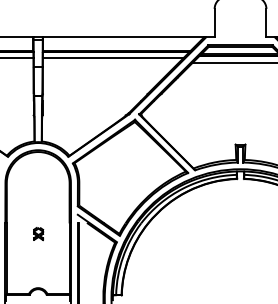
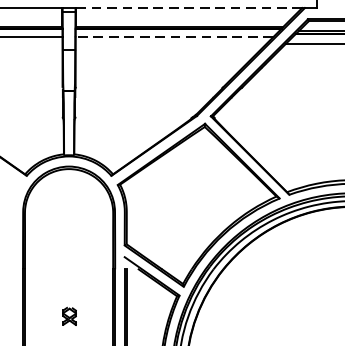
line: (123, 37) -> (188, 8), solid -> dashed
line: (112, 58) -> (173, 37), solid -> dashed
part: (38, 234) -> (69, 317), moved

